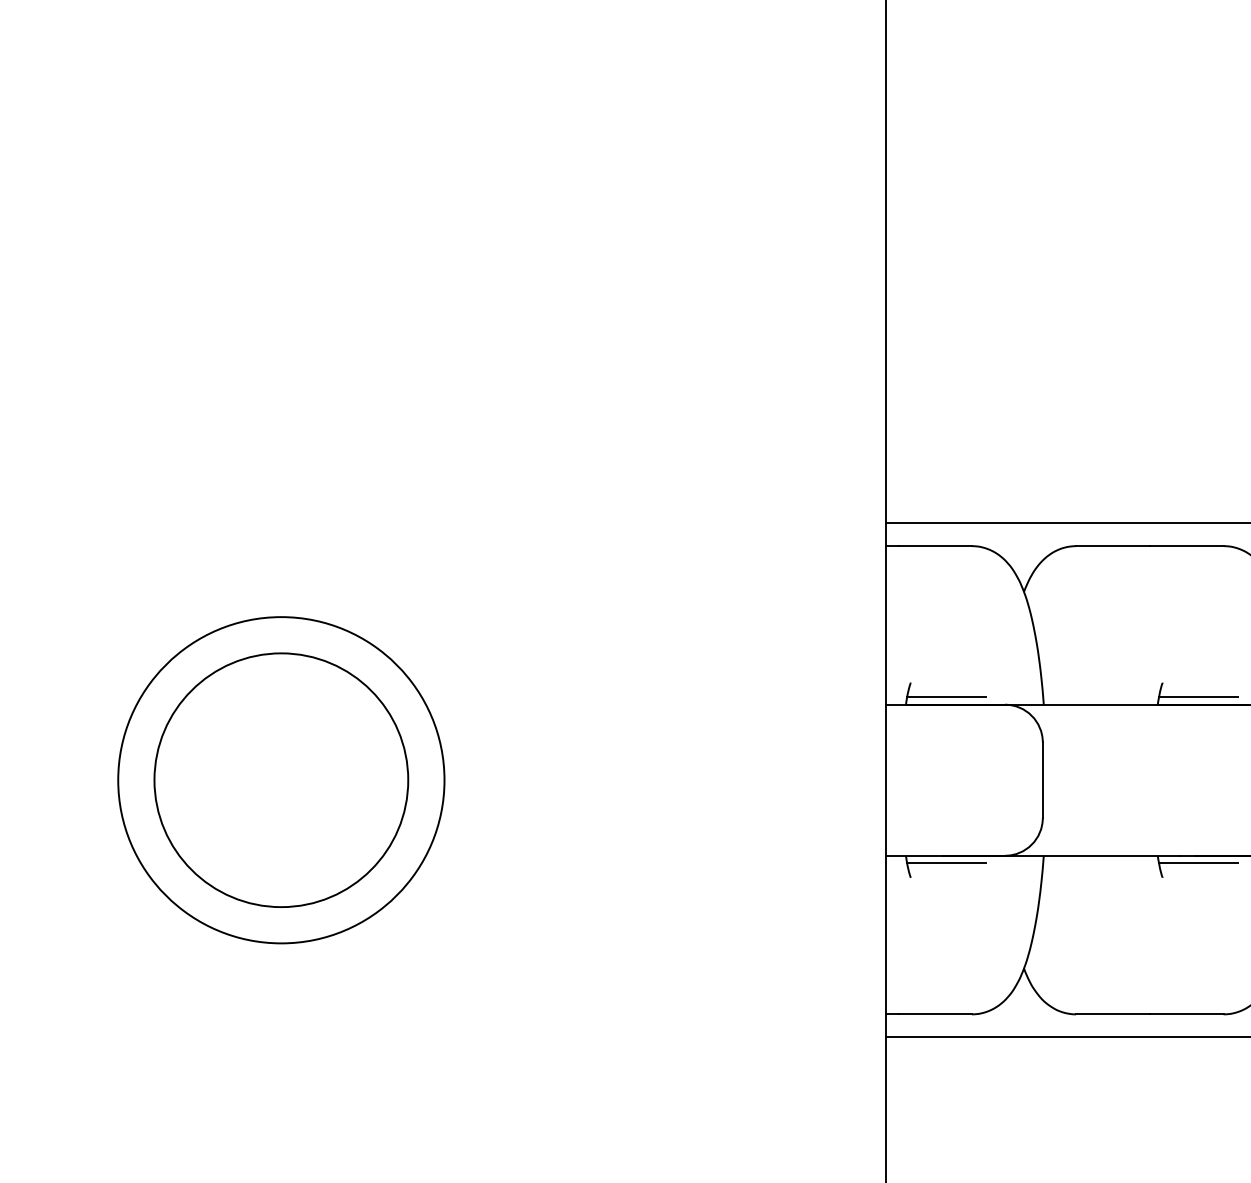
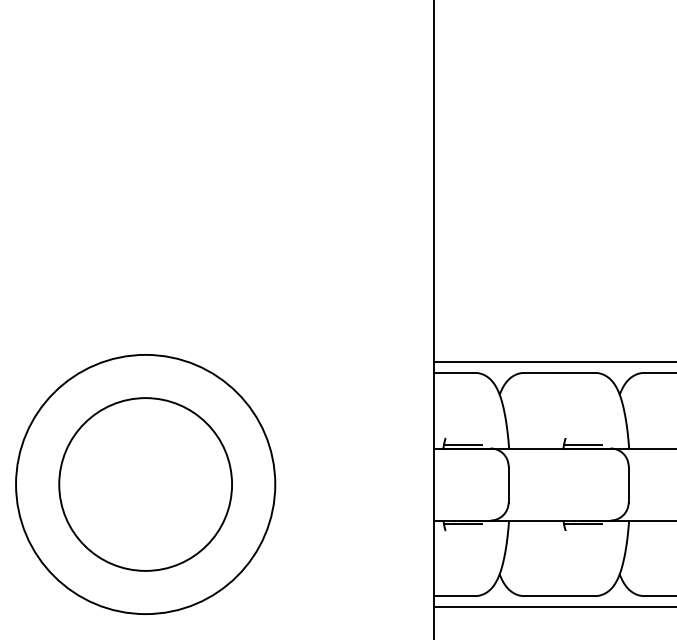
circle: (281, 780) -> (145, 484), size x1.43
circle: (281, 780) -> (145, 484), size x1.67

